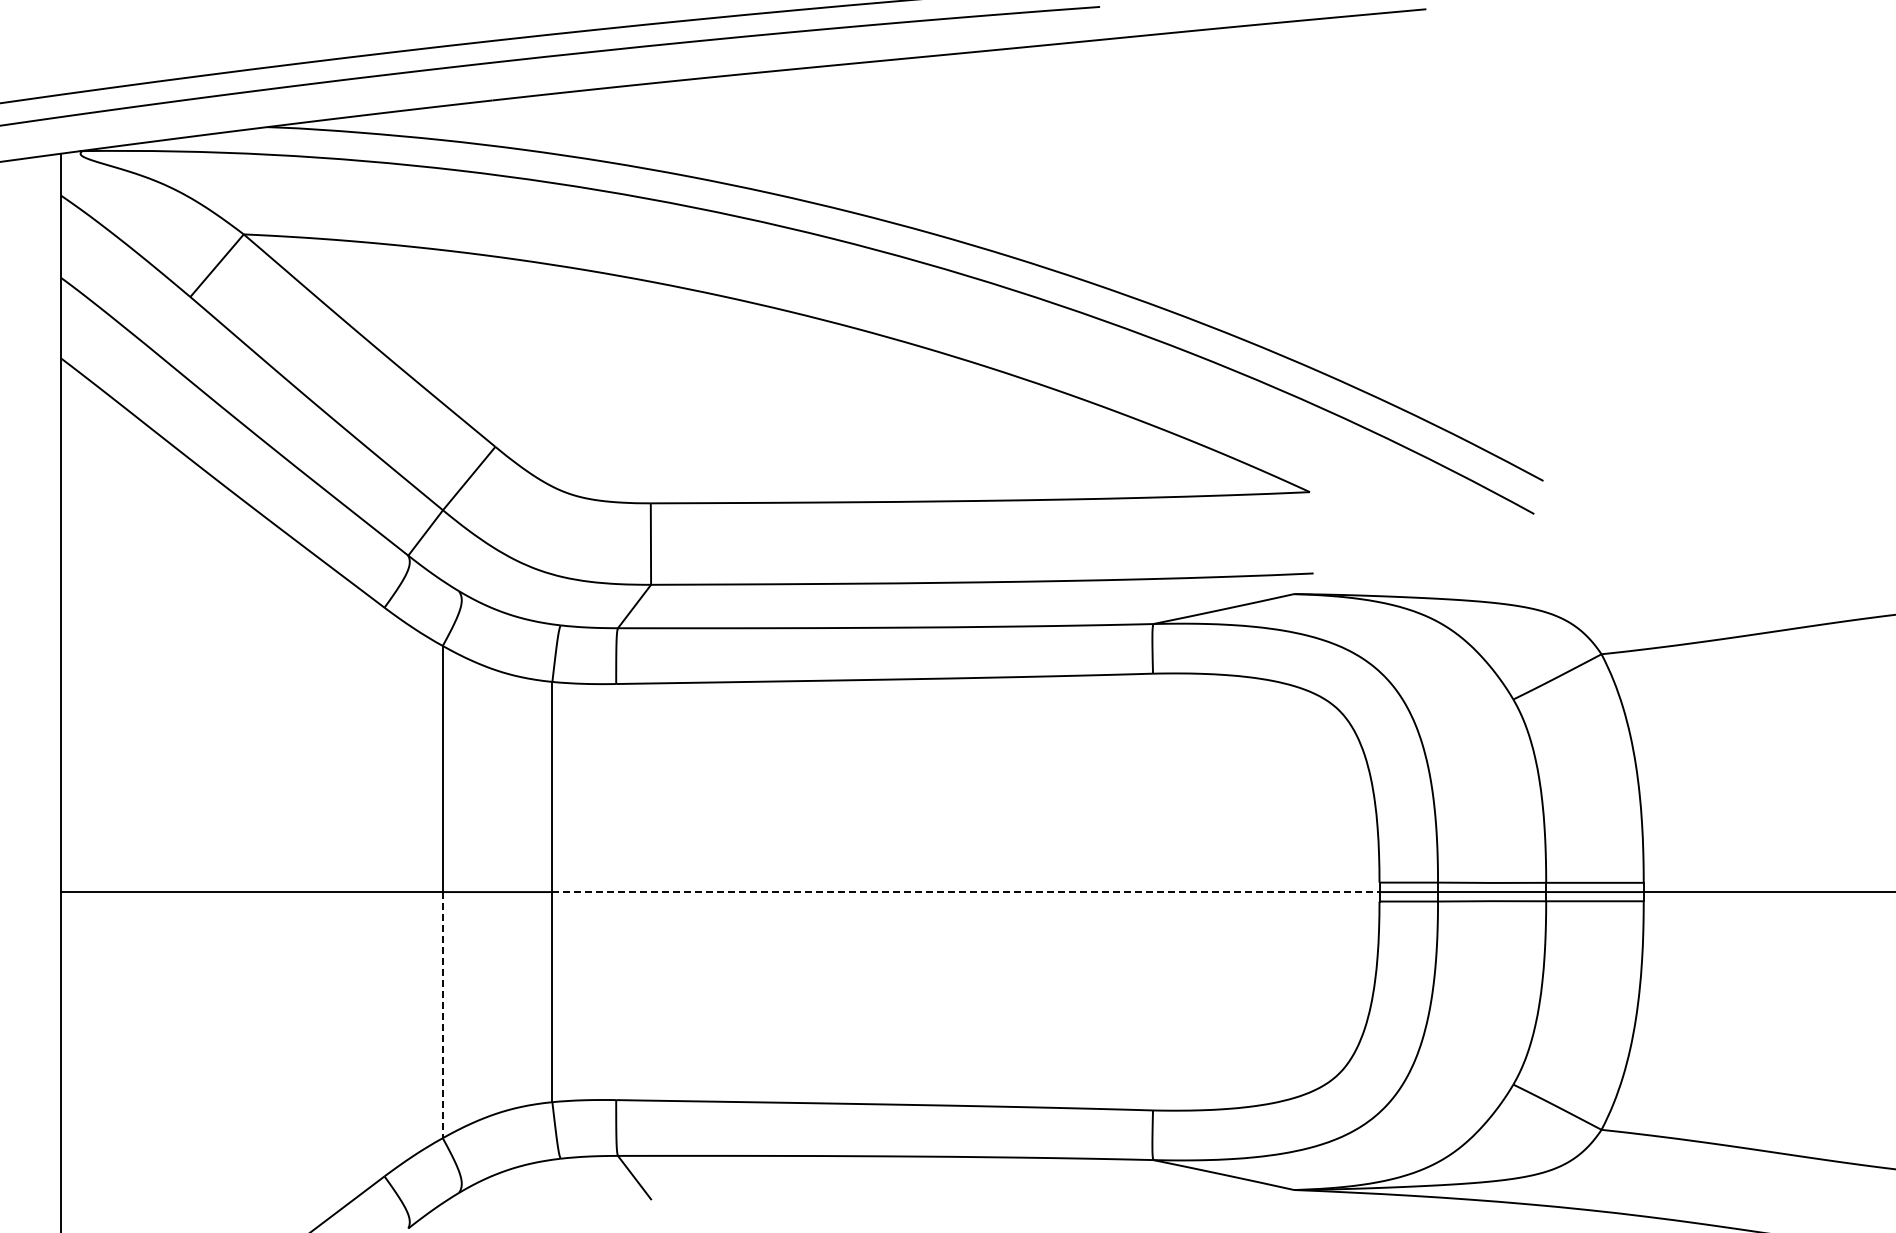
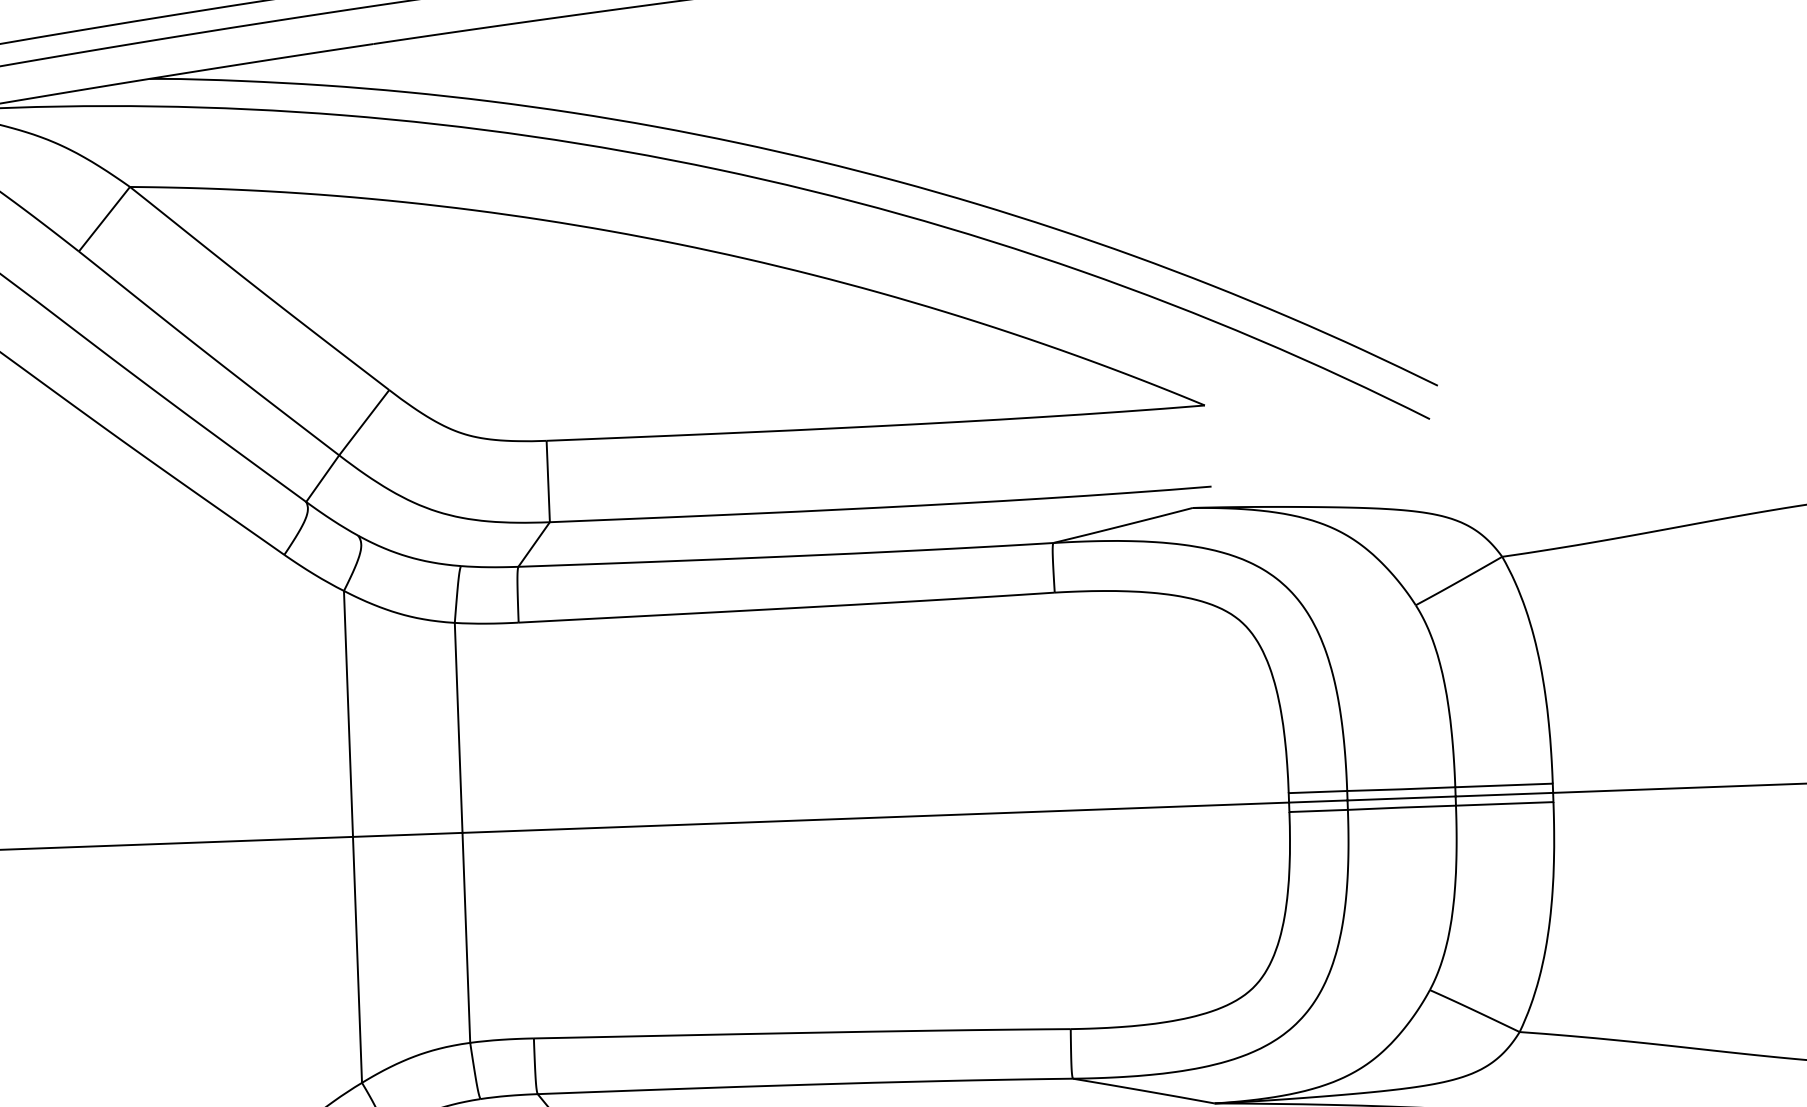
line: (965, 892) -> (875, 818), dashed -> solid
line: (442, 1015) -> (357, 960), dashed -> solid

